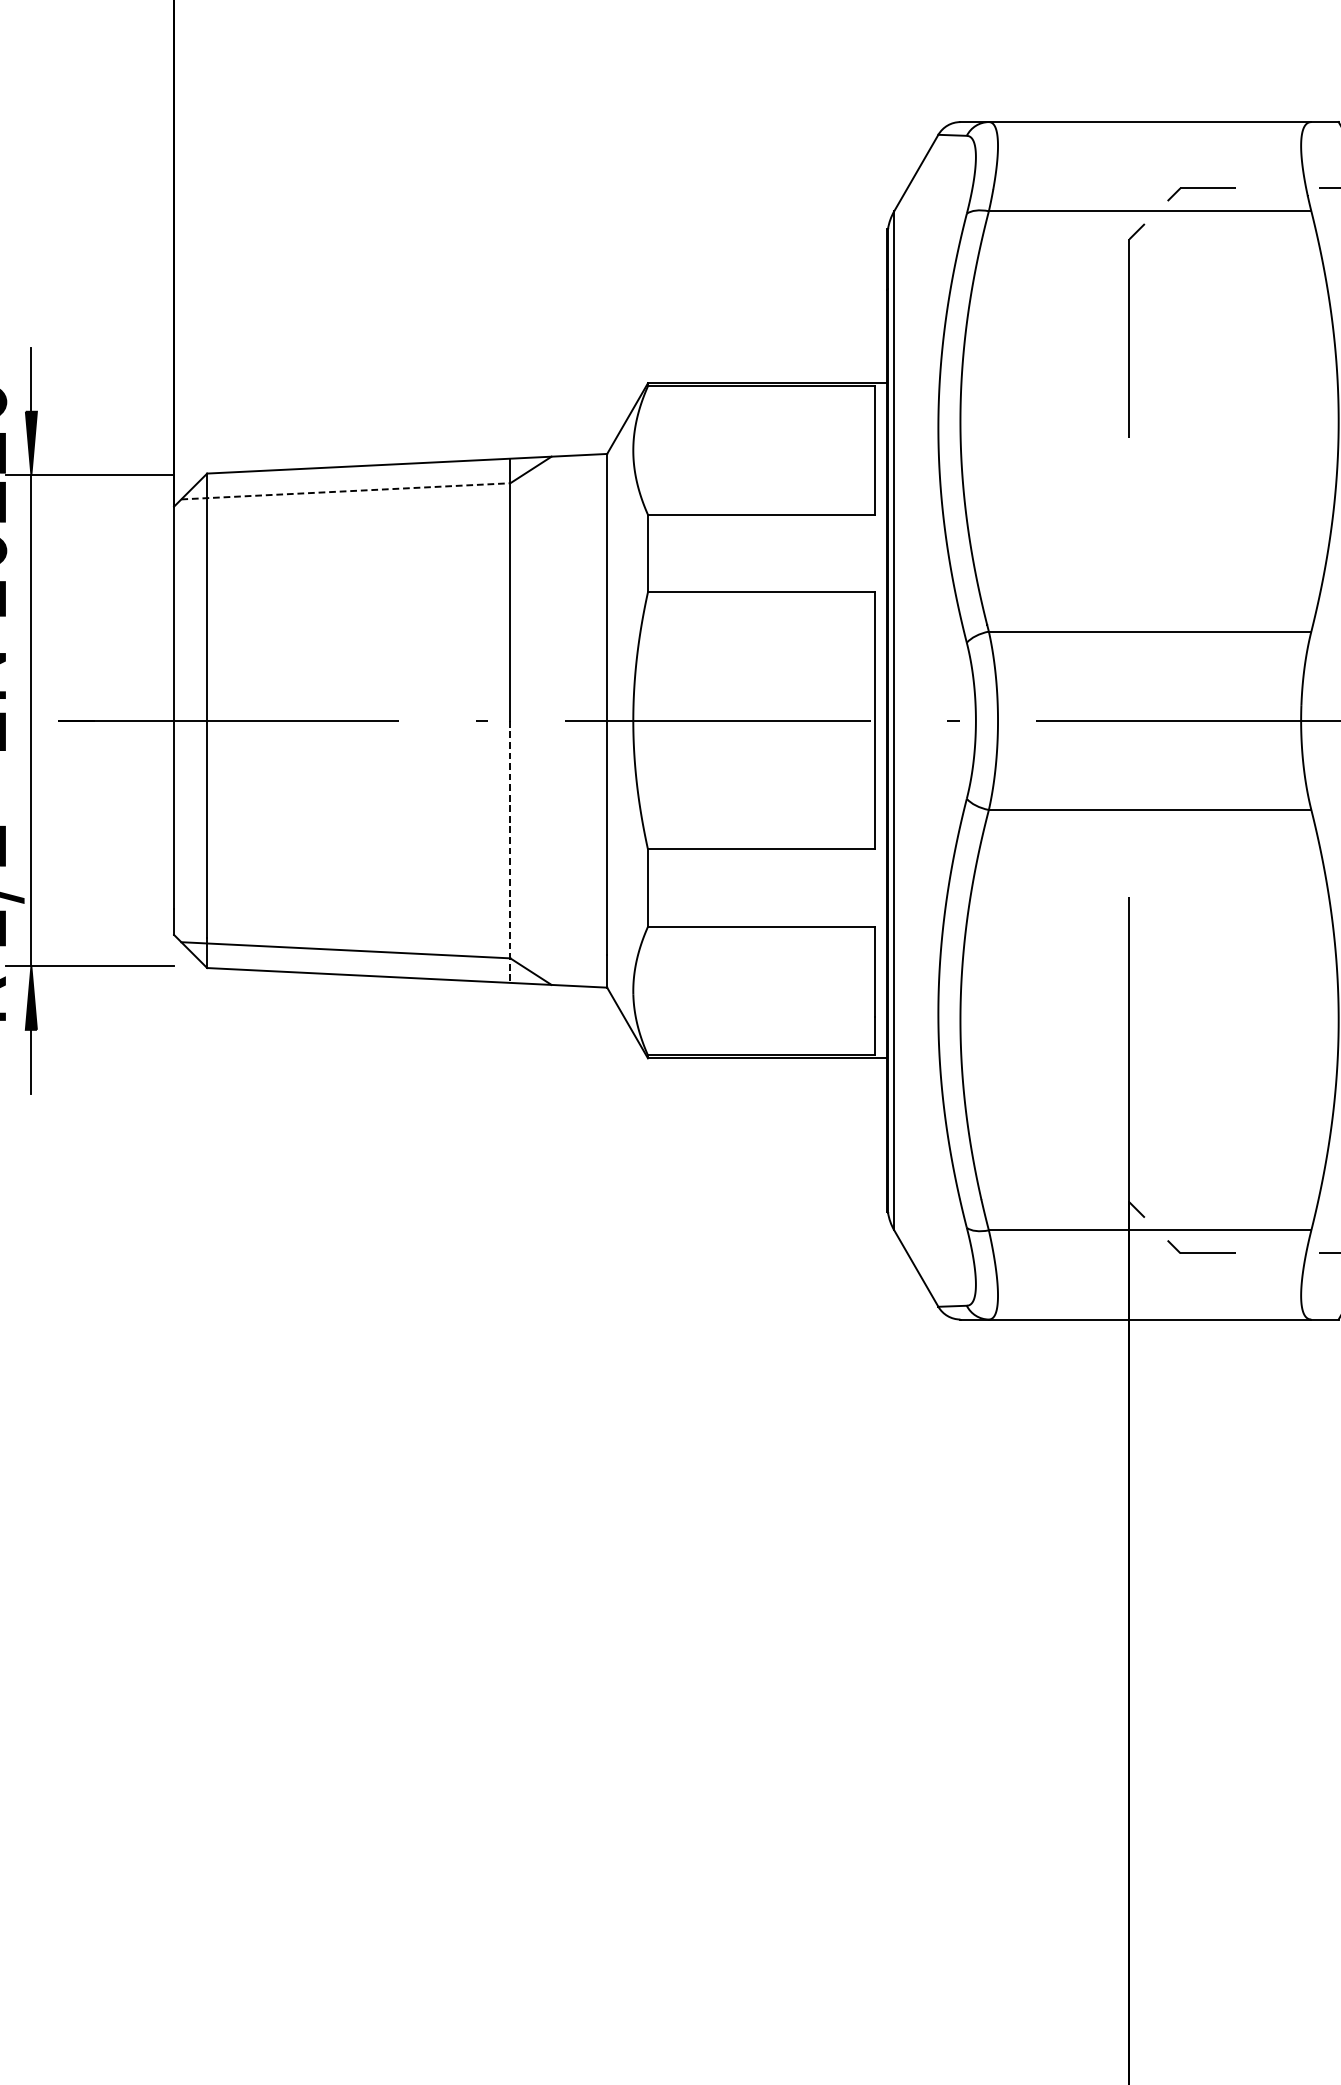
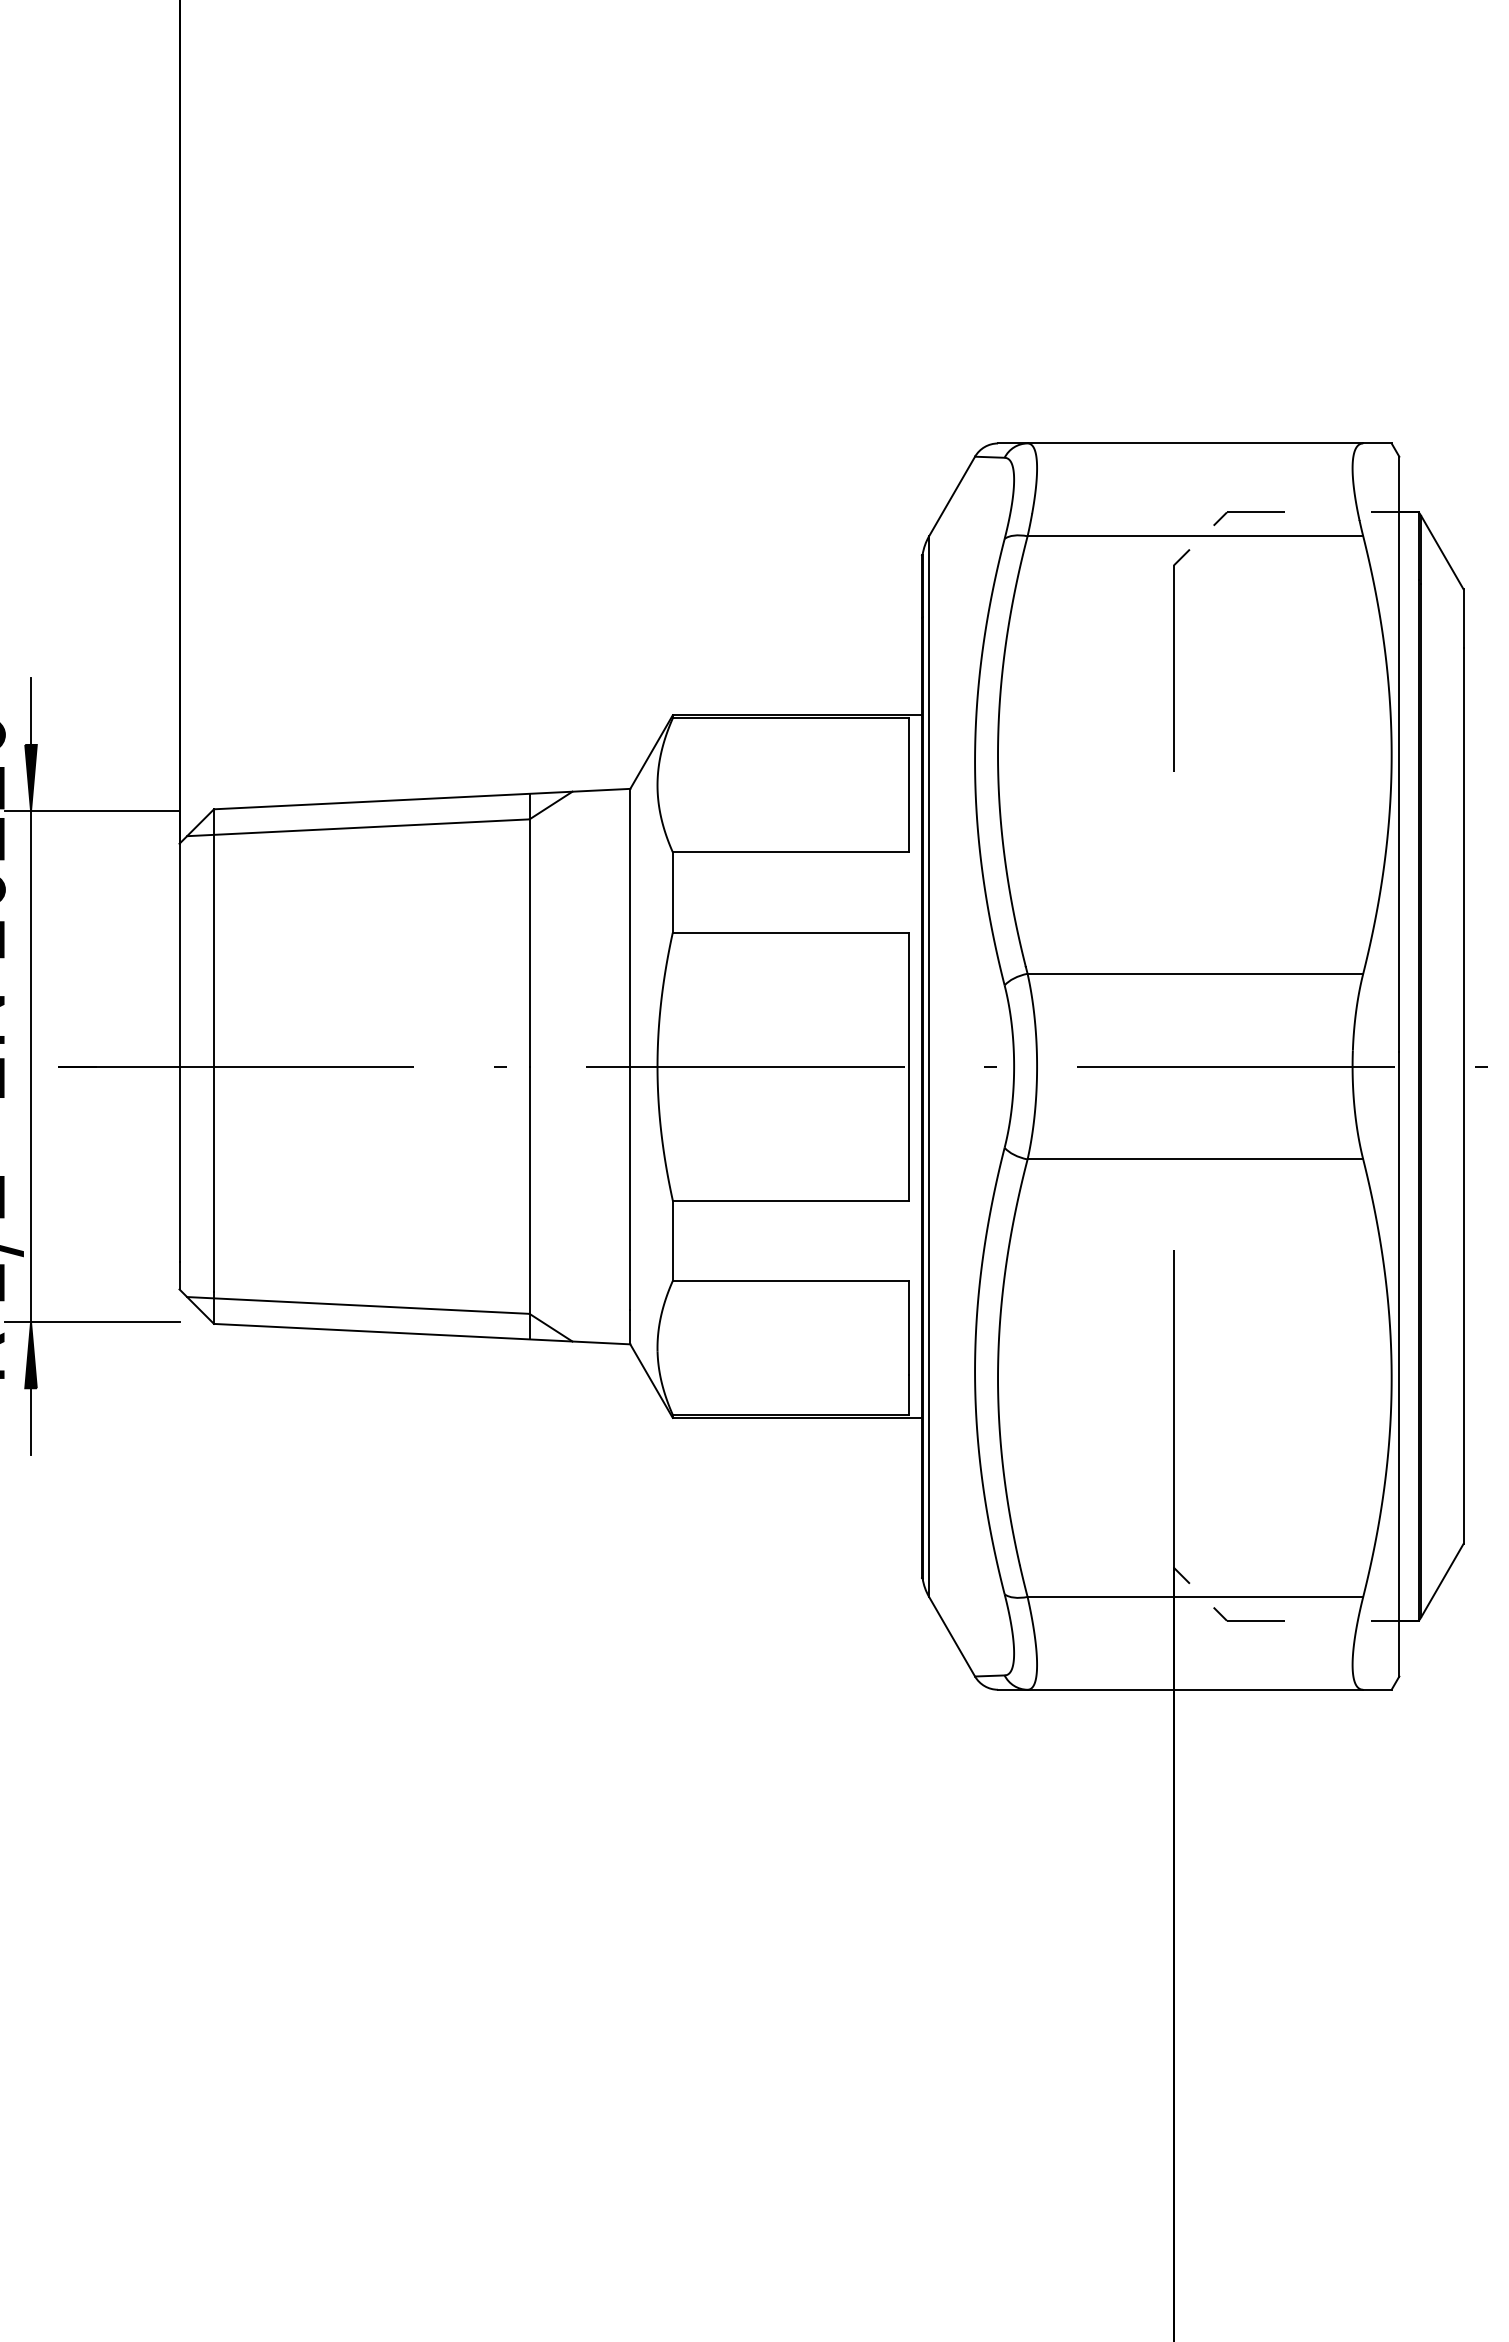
line: (346, 491) -> (358, 827), dashed -> solid
line: (510, 852) -> (529, 1203), dashed -> solid

